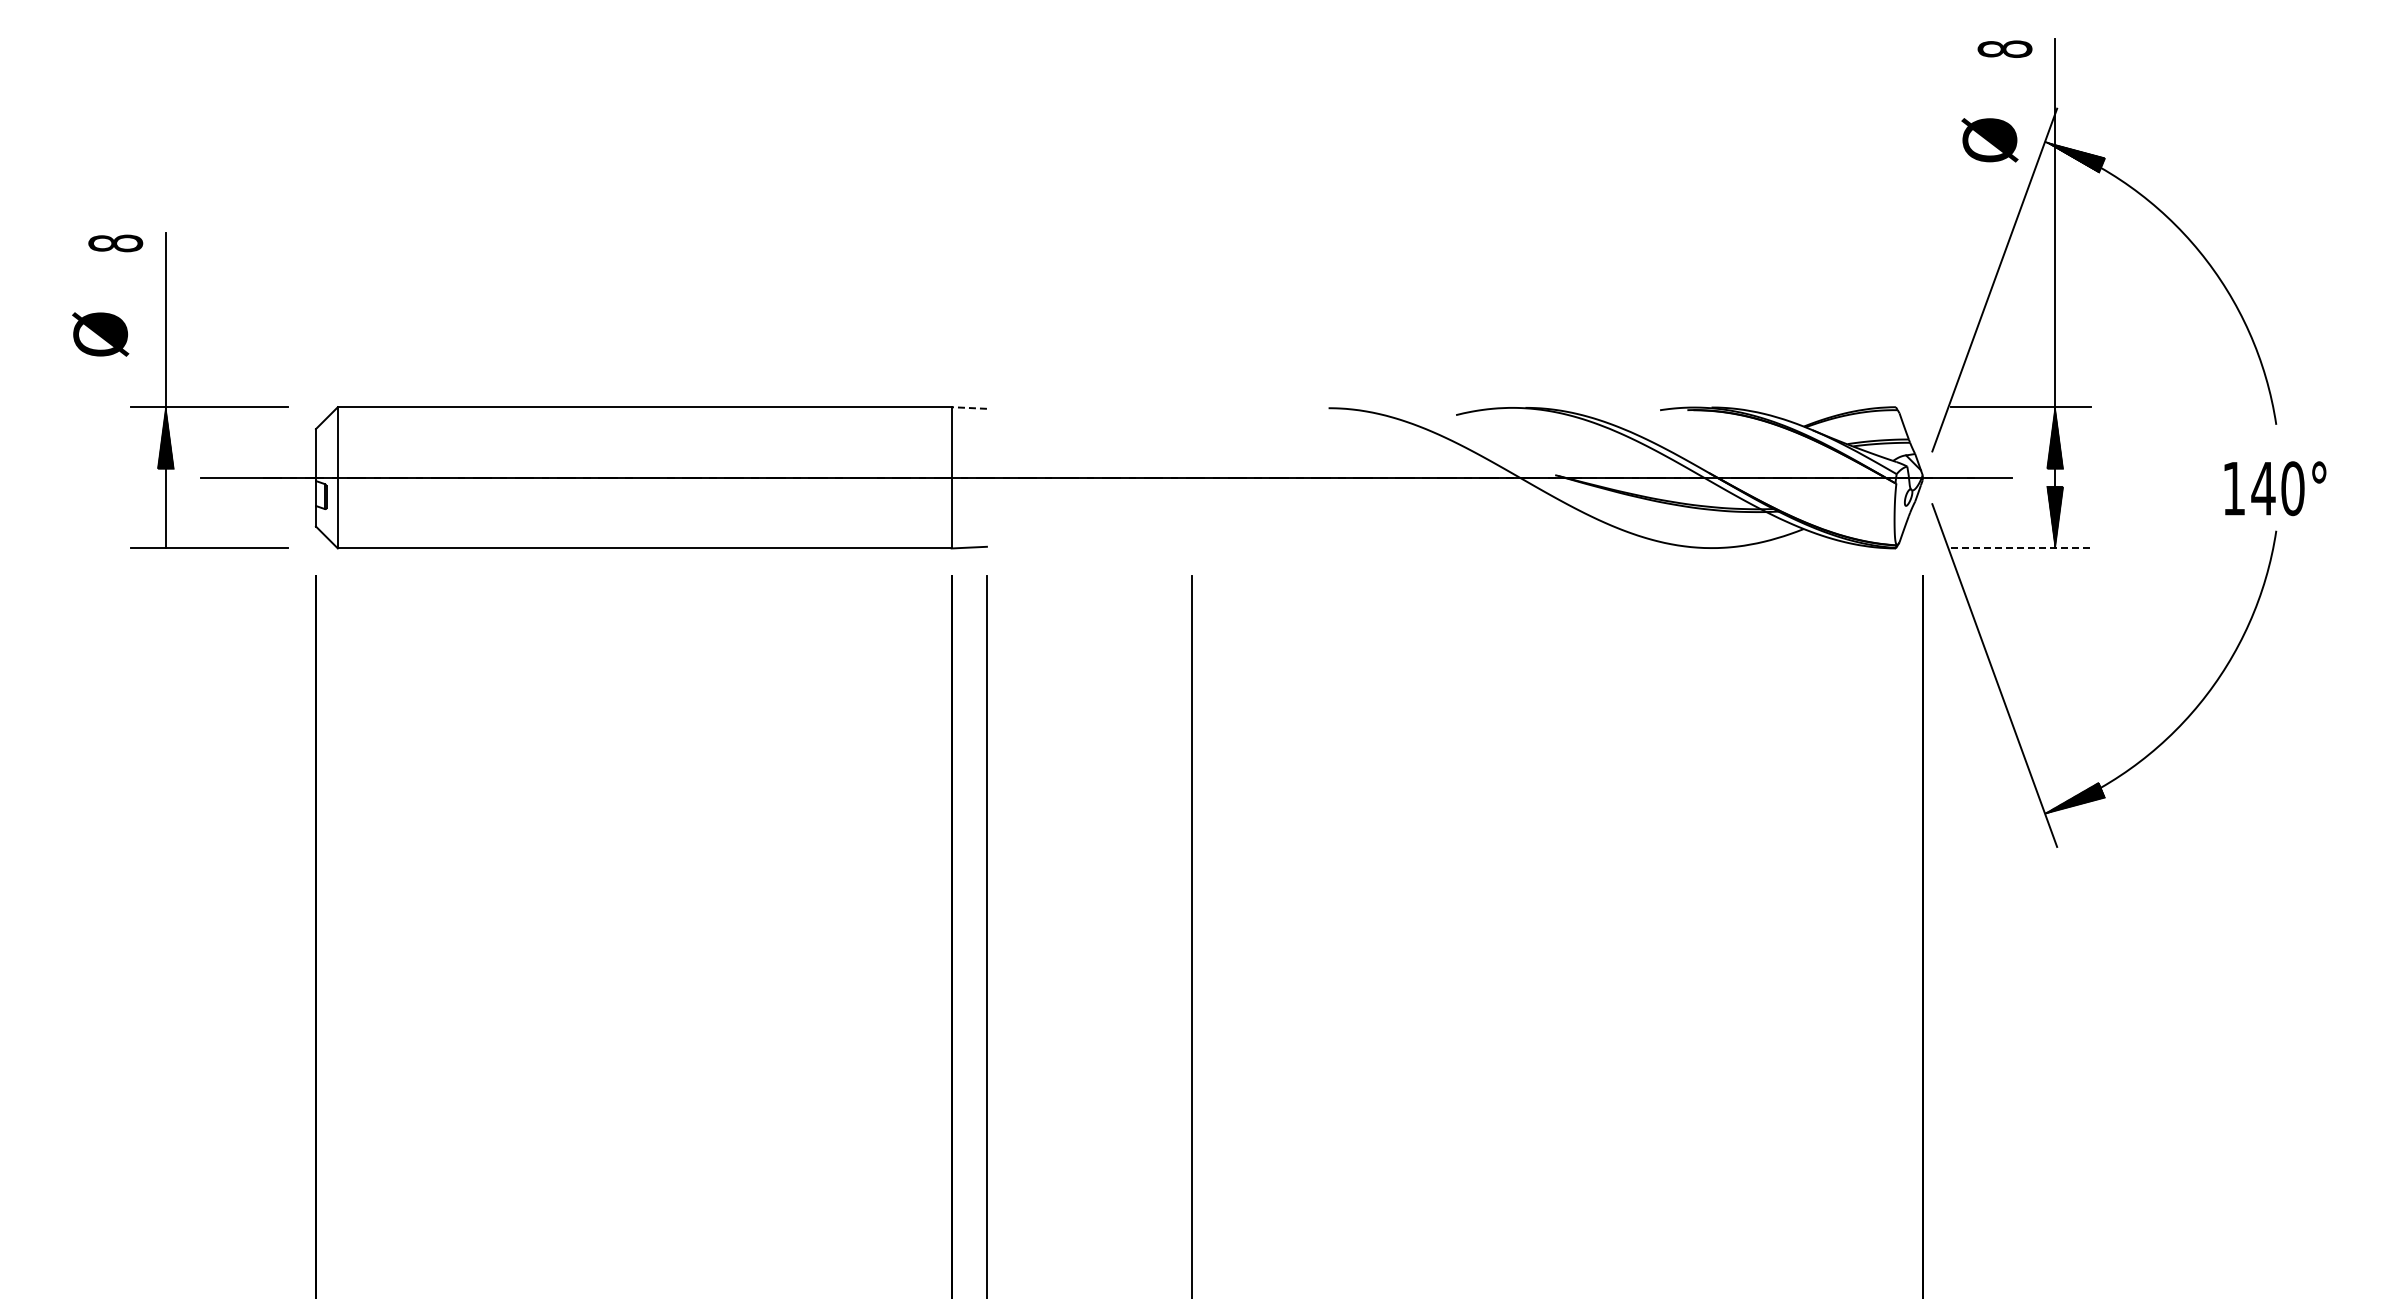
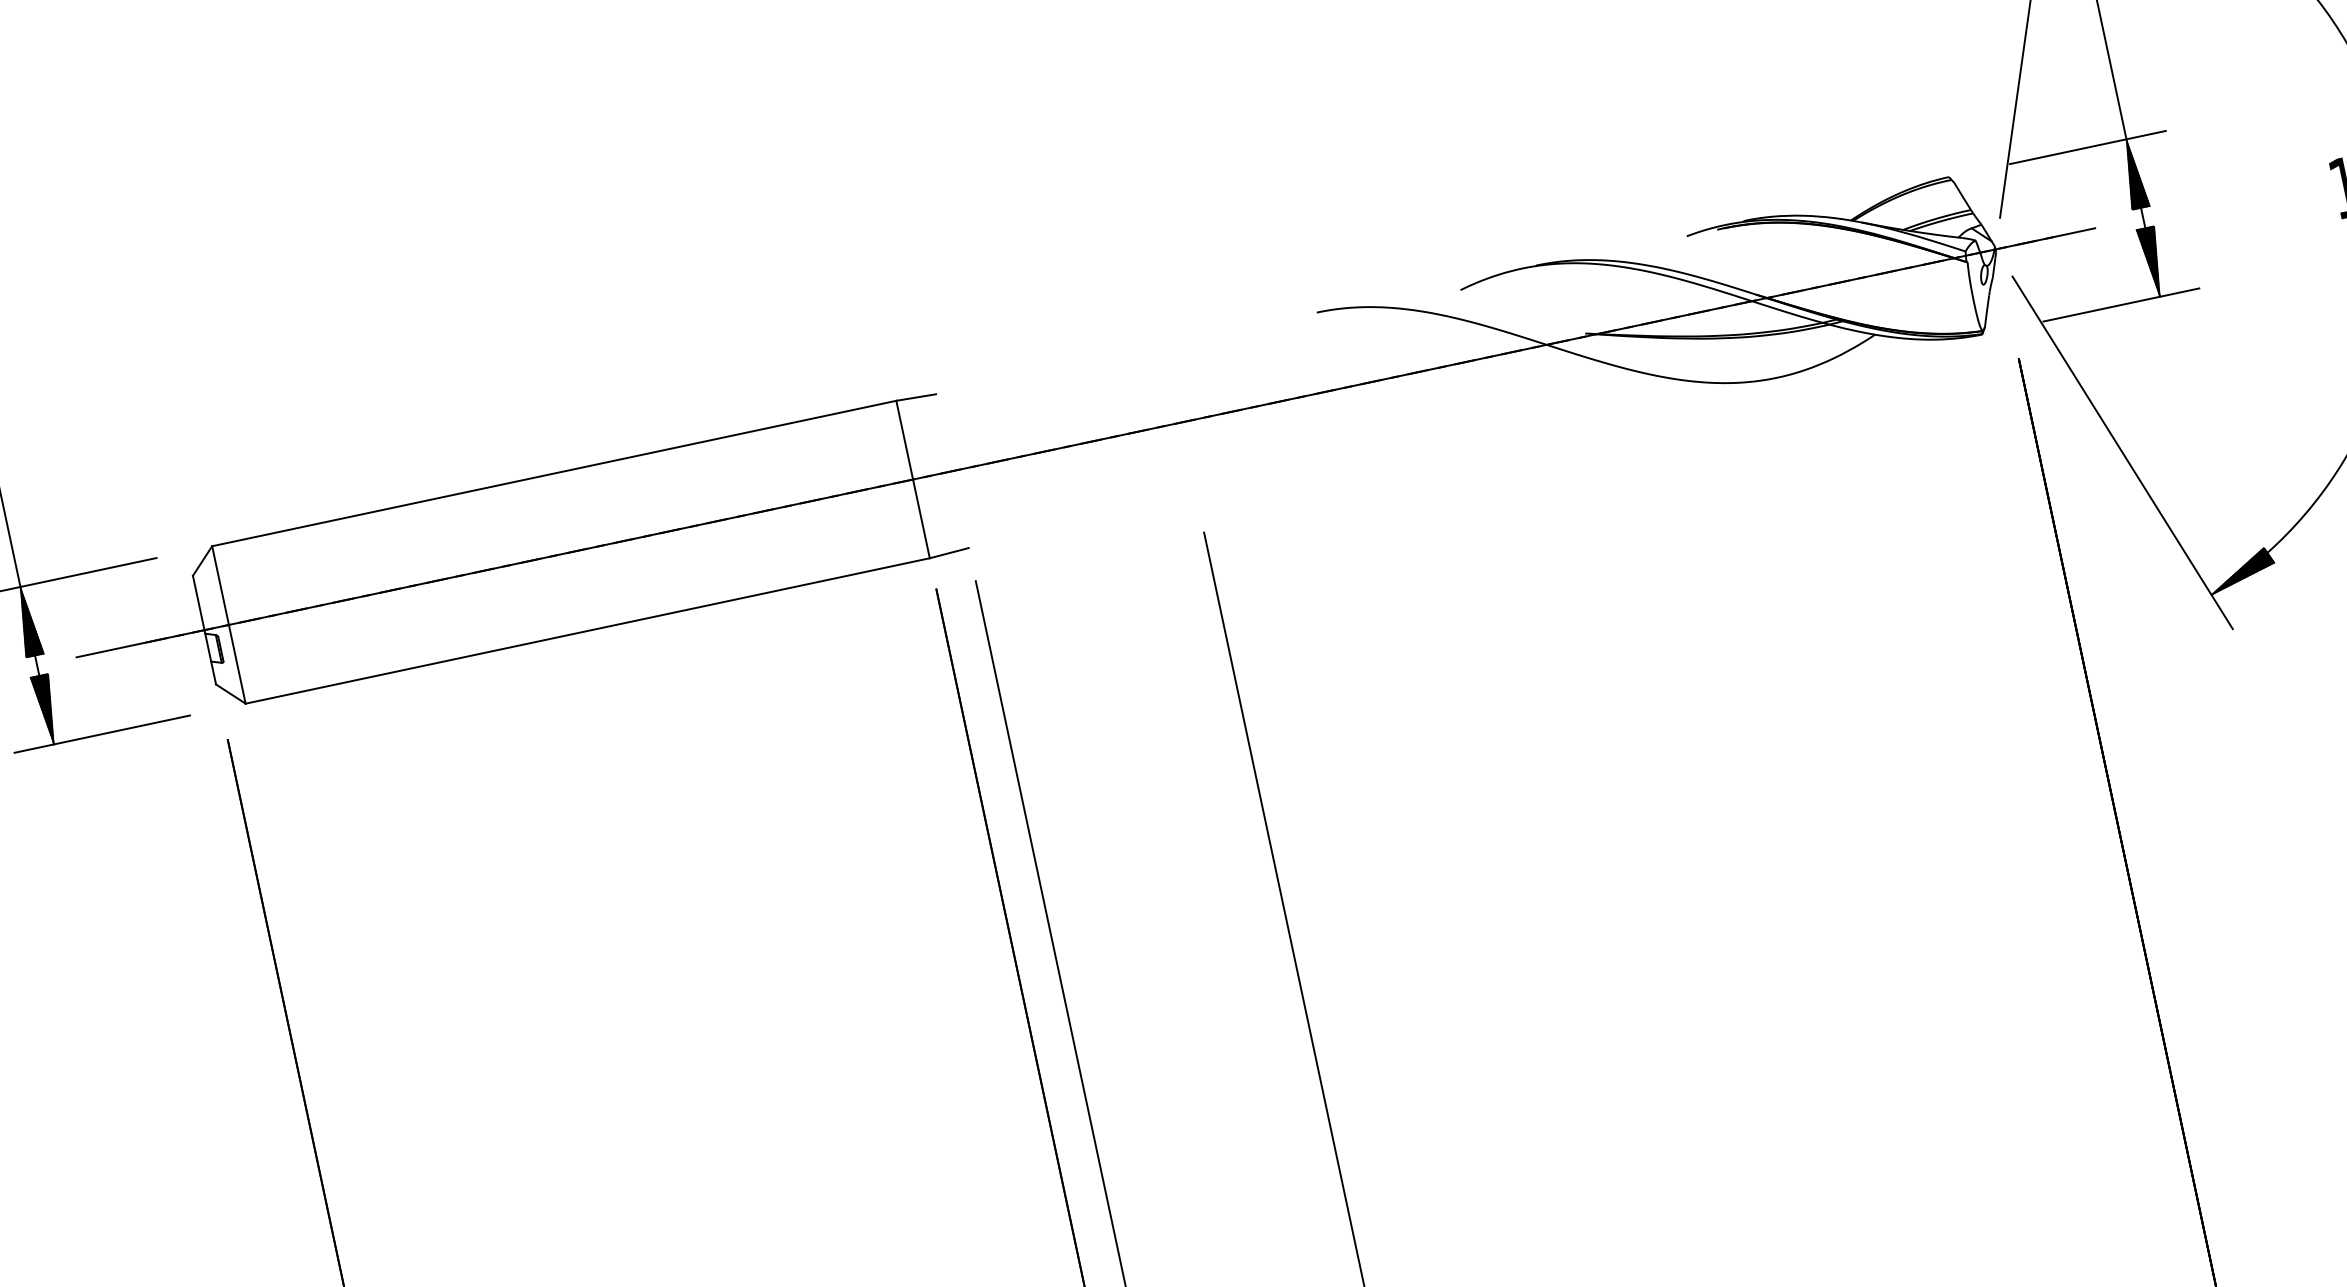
line: (969, 408) -> (916, 398), dashed -> solid
hatch: (165, 517) -> (46, 710), added
line: (2020, 548) -> (2121, 305), dashed -> solid

